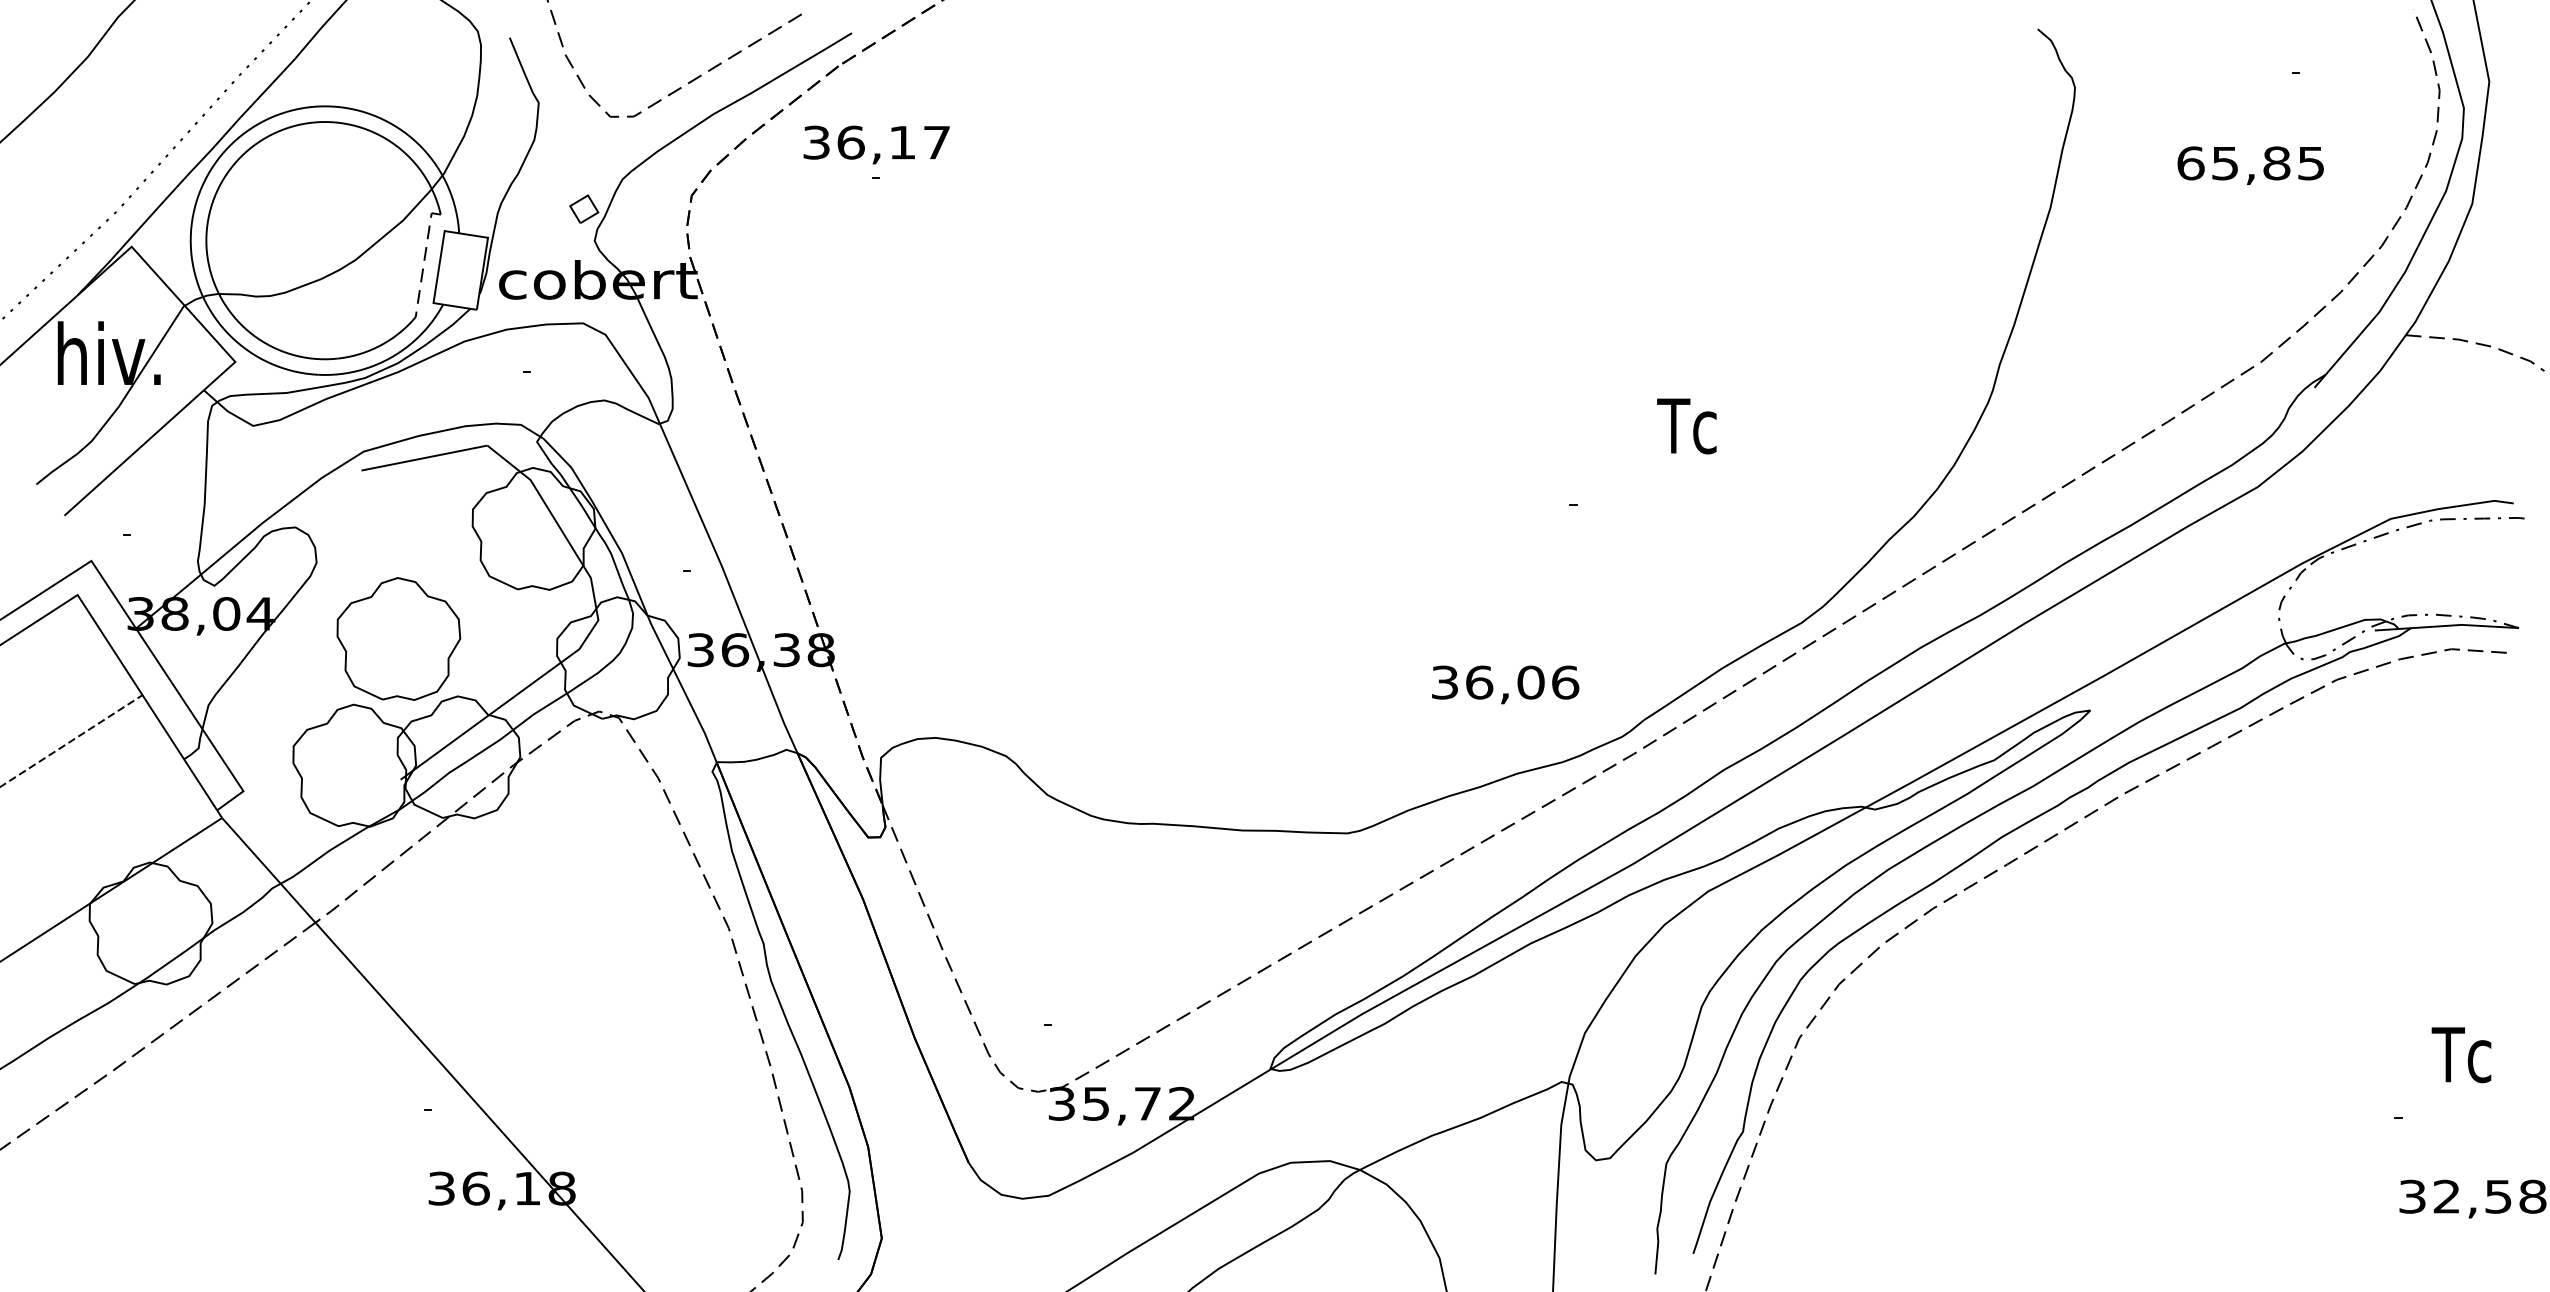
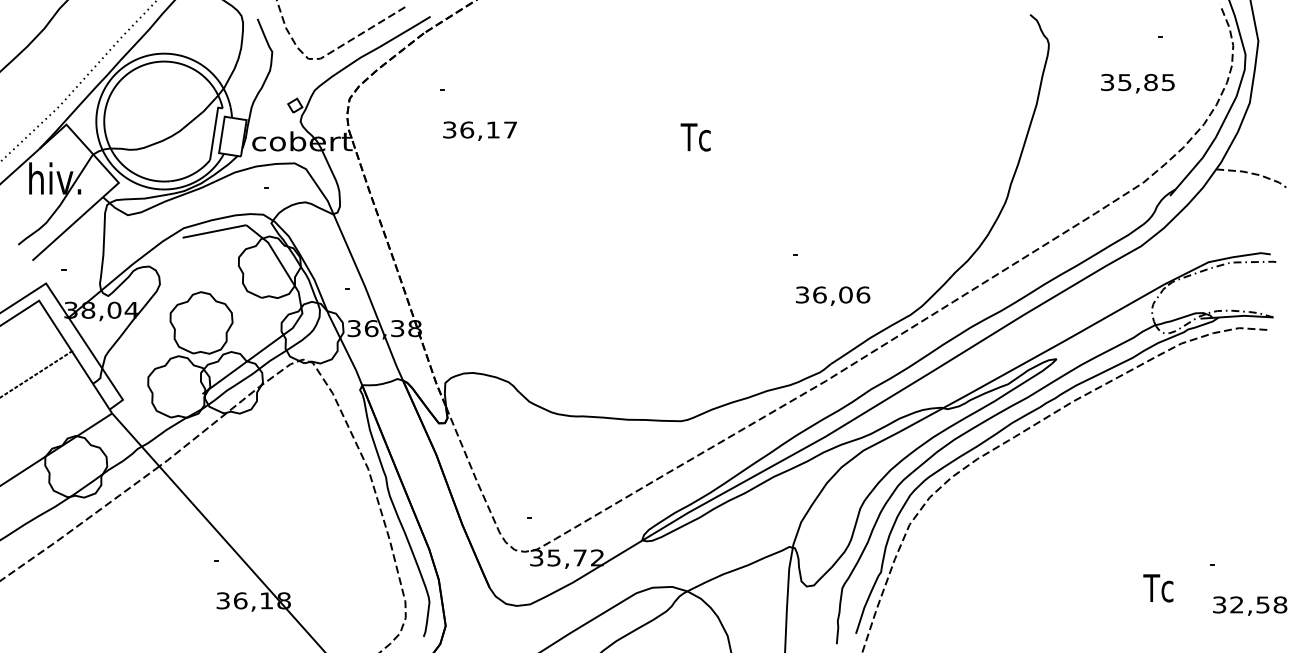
text: (875, 143) -> (479, 130), moved
text: (2190, 163) -> (1107, 82), 65,85 -> 35,85
line: (424, 260) -> (214, 131), dashed -> solid
text: (1686, 426) -> (695, 137), moved
text: (1506, 683) -> (833, 295), moved
text: (2461, 1055) -> (1158, 588), moved

